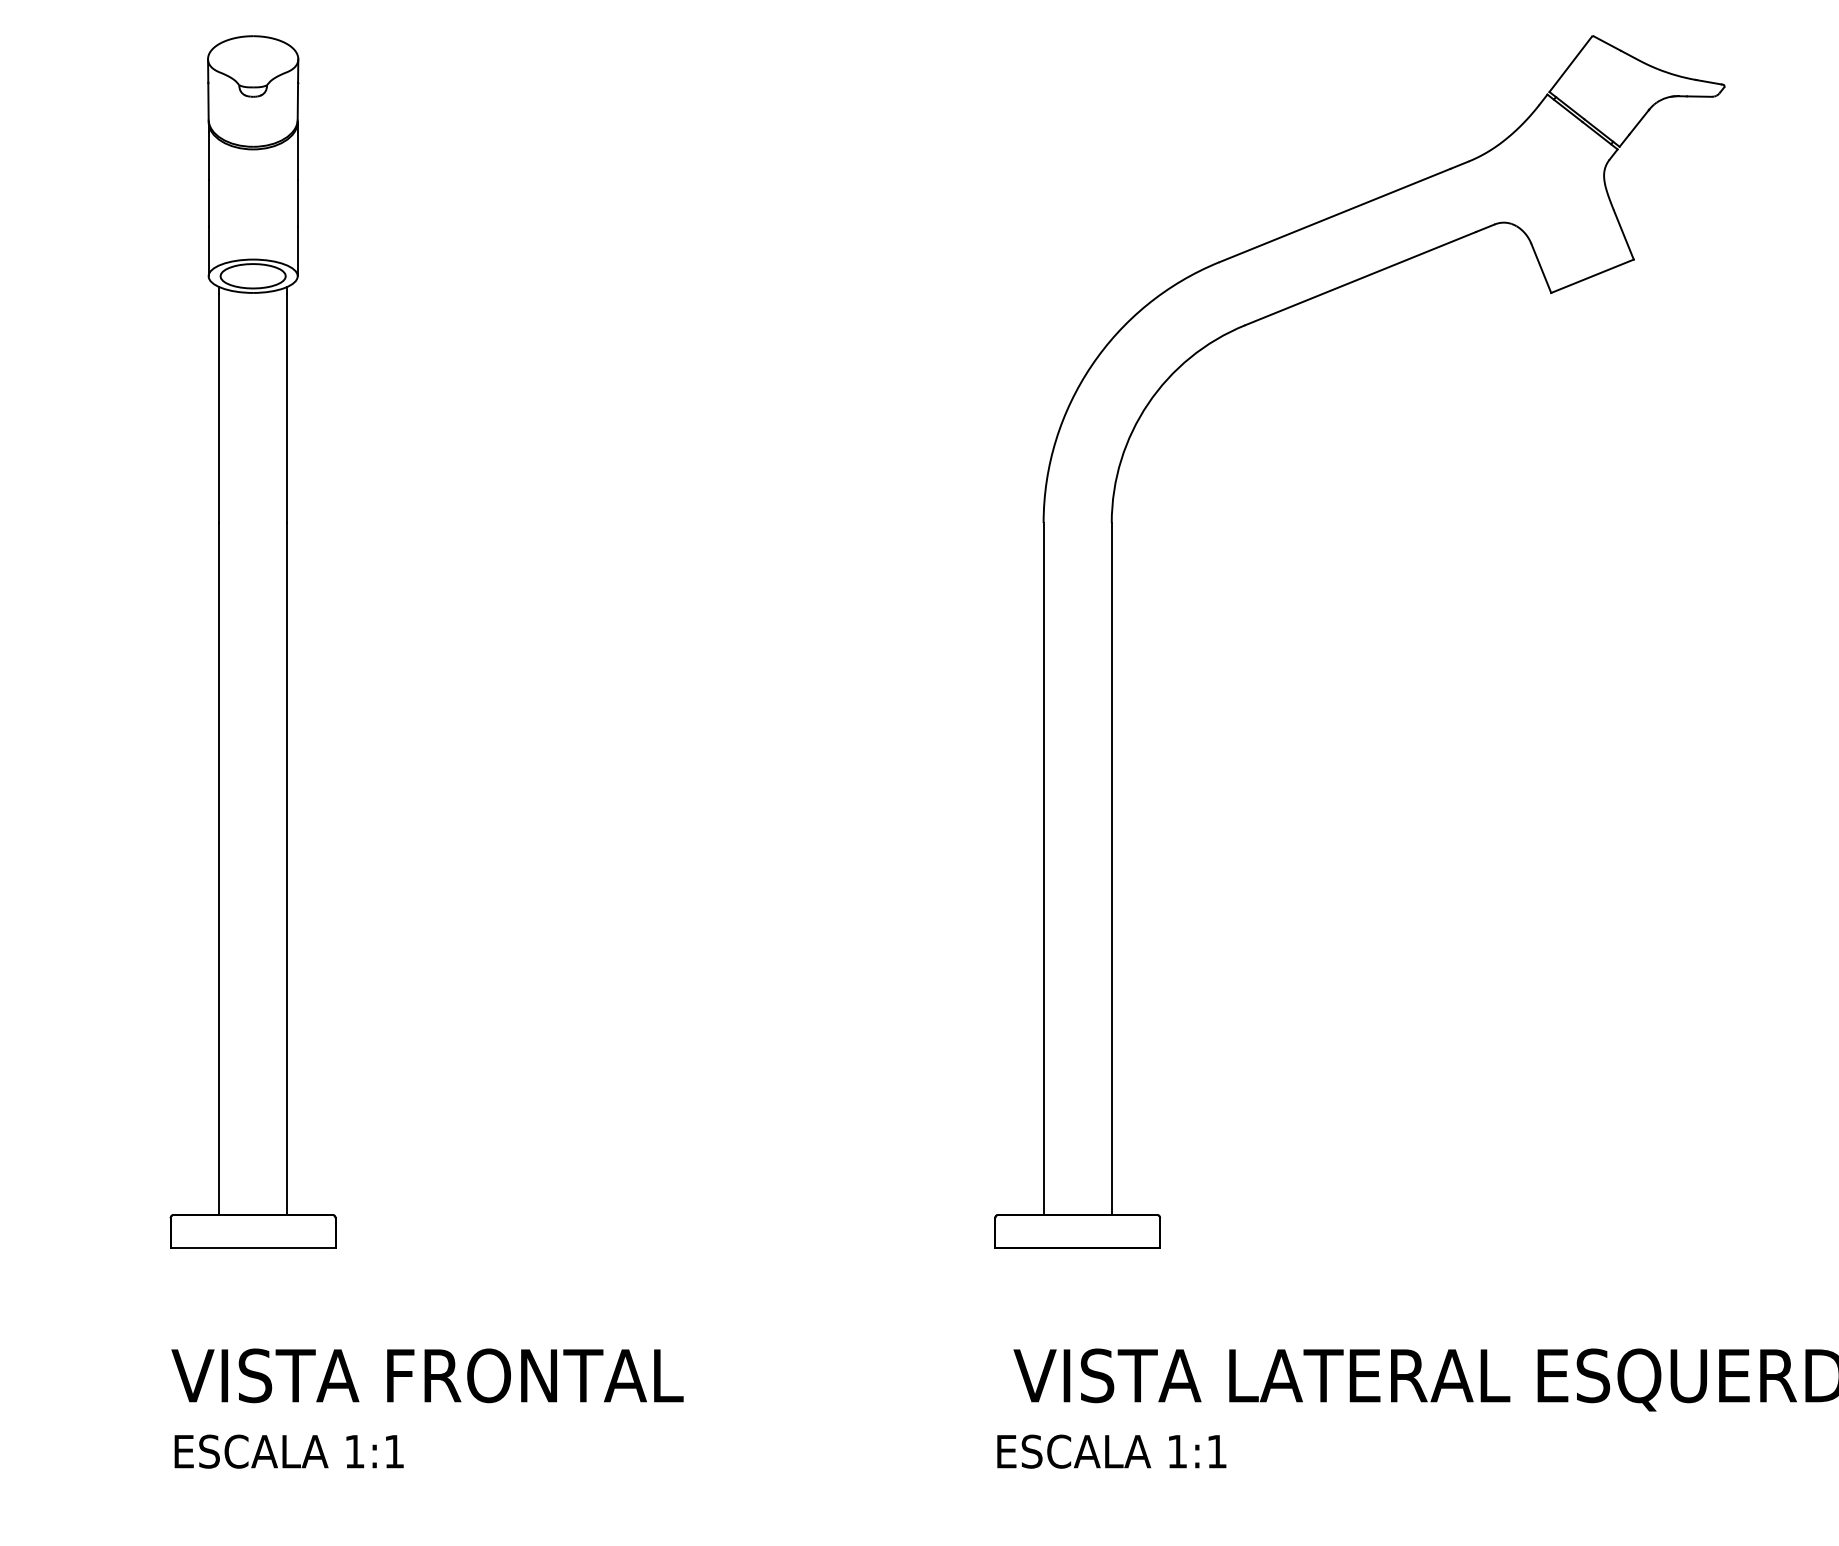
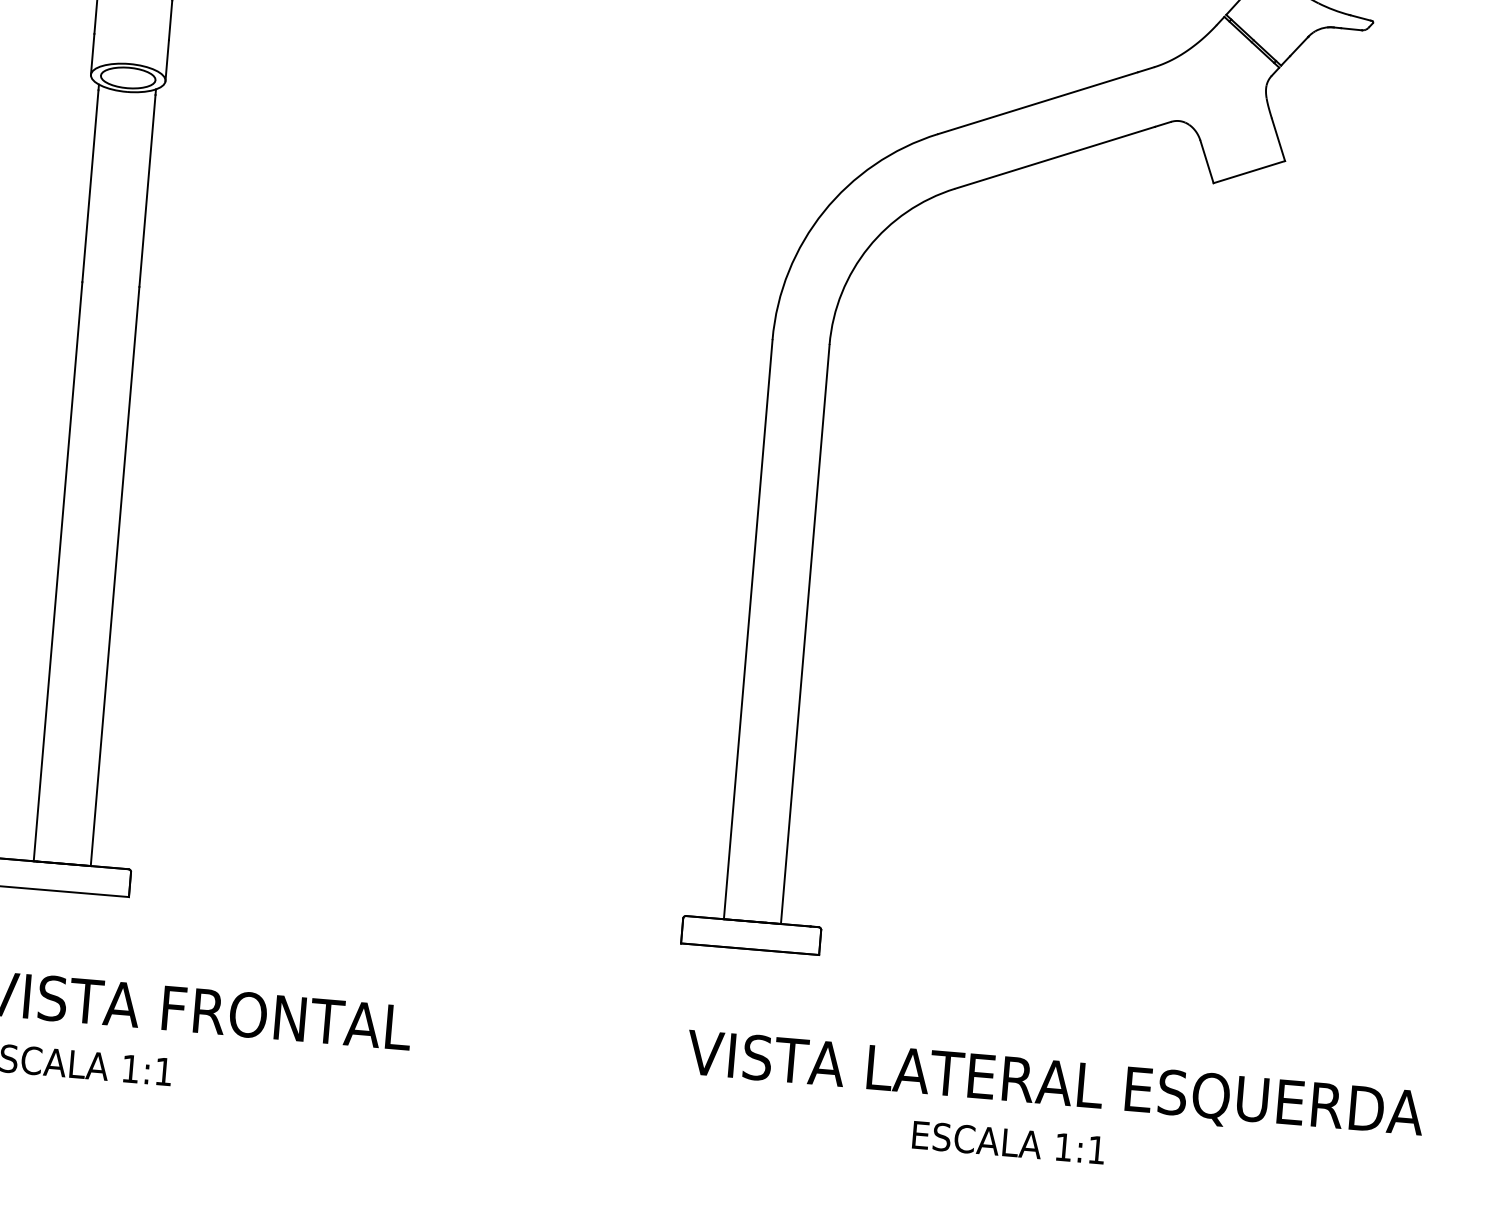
text: (1111, 1451) -> (1008, 1142), moved

